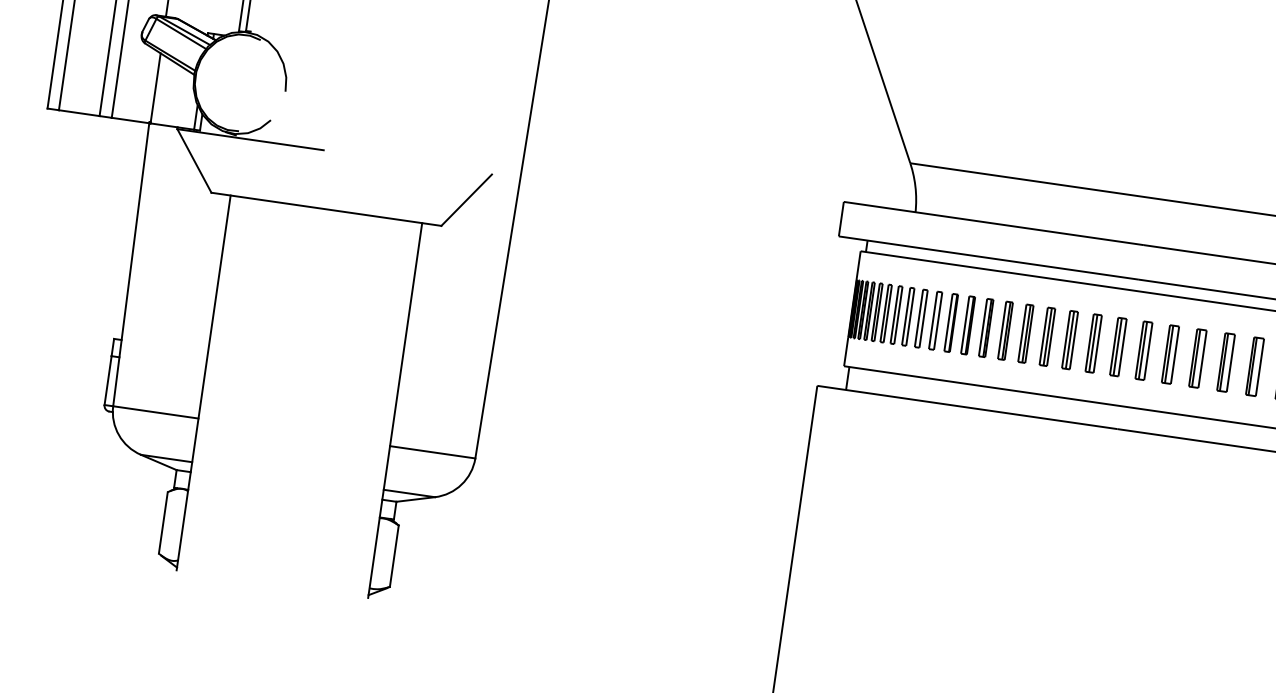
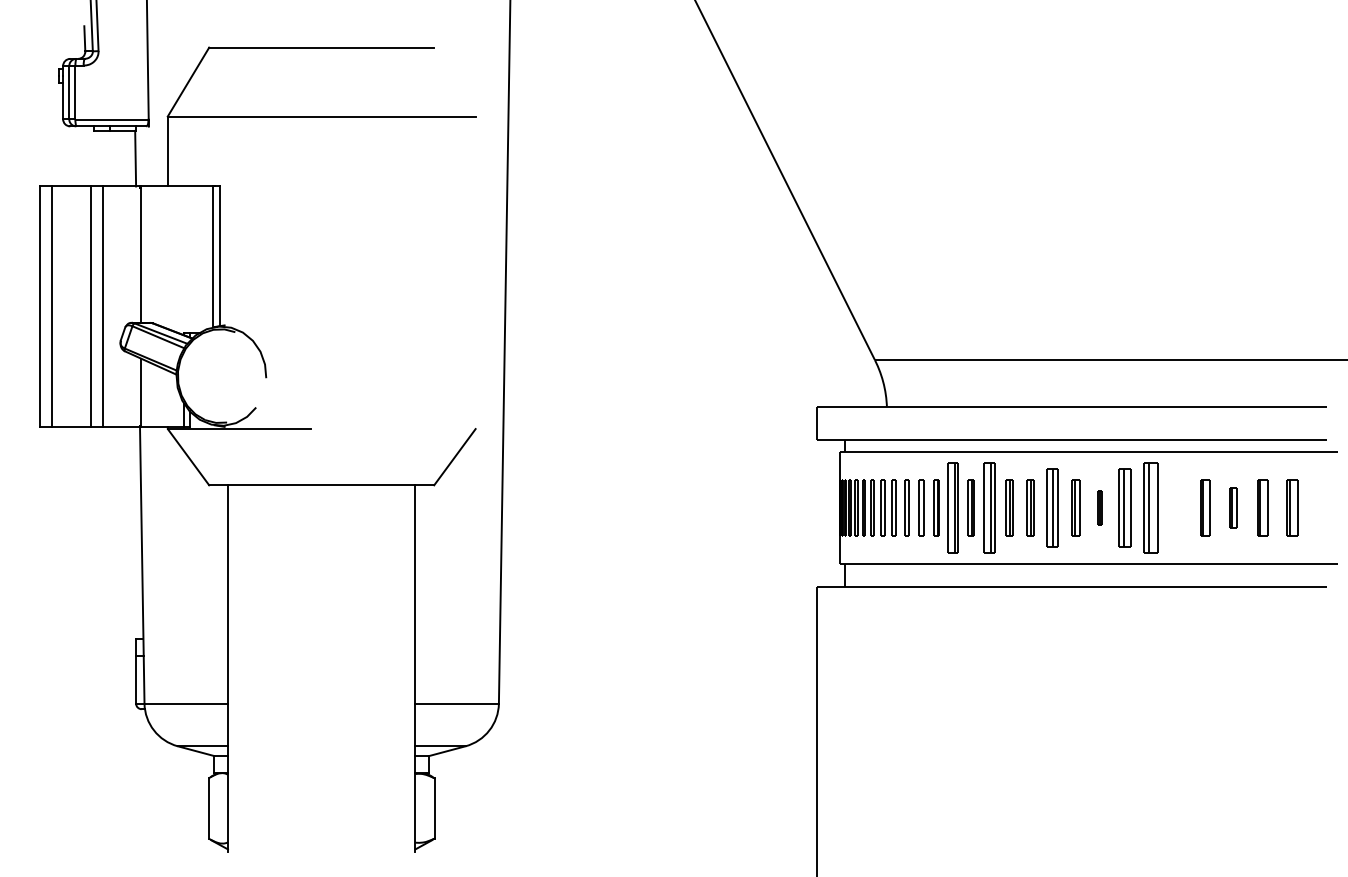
part: (967, 324) -> (952, 507), size x1.6
part: (1005, 330) -> (989, 507), size x1.6
part: (1069, 339) -> (1052, 507), size x1.4
part: (1117, 346) -> (1099, 507), size x0.6
part: (1143, 350) -> (1124, 507), size x1.4
part: (1170, 354) -> (1150, 507), size x1.6
part: (1197, 358) -> (1177, 507), removed
part: (1254, 366) -> (1233, 507), size x0.7

